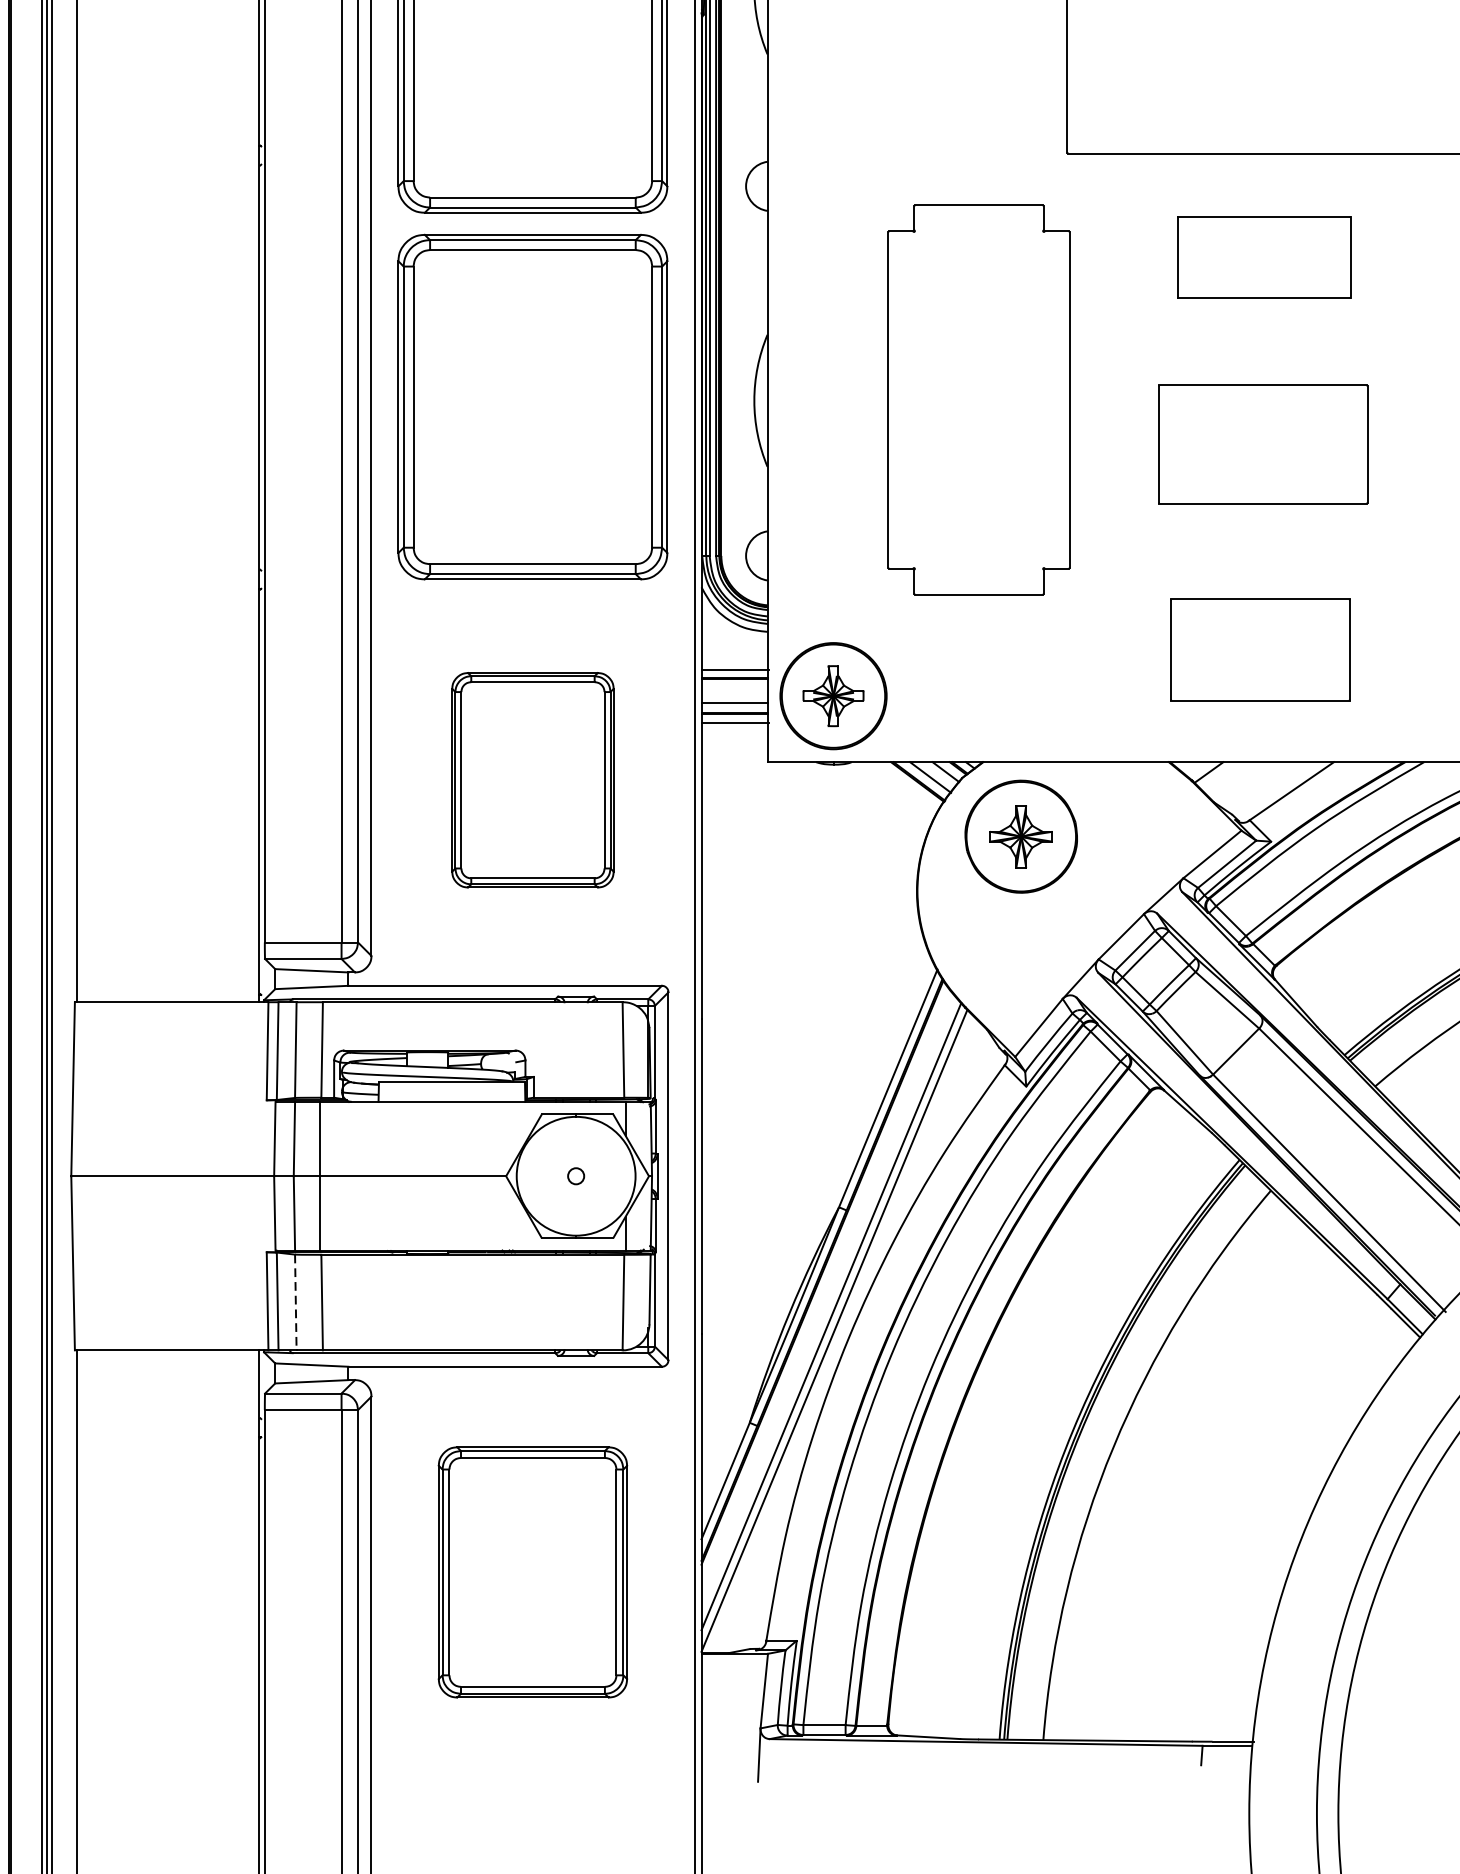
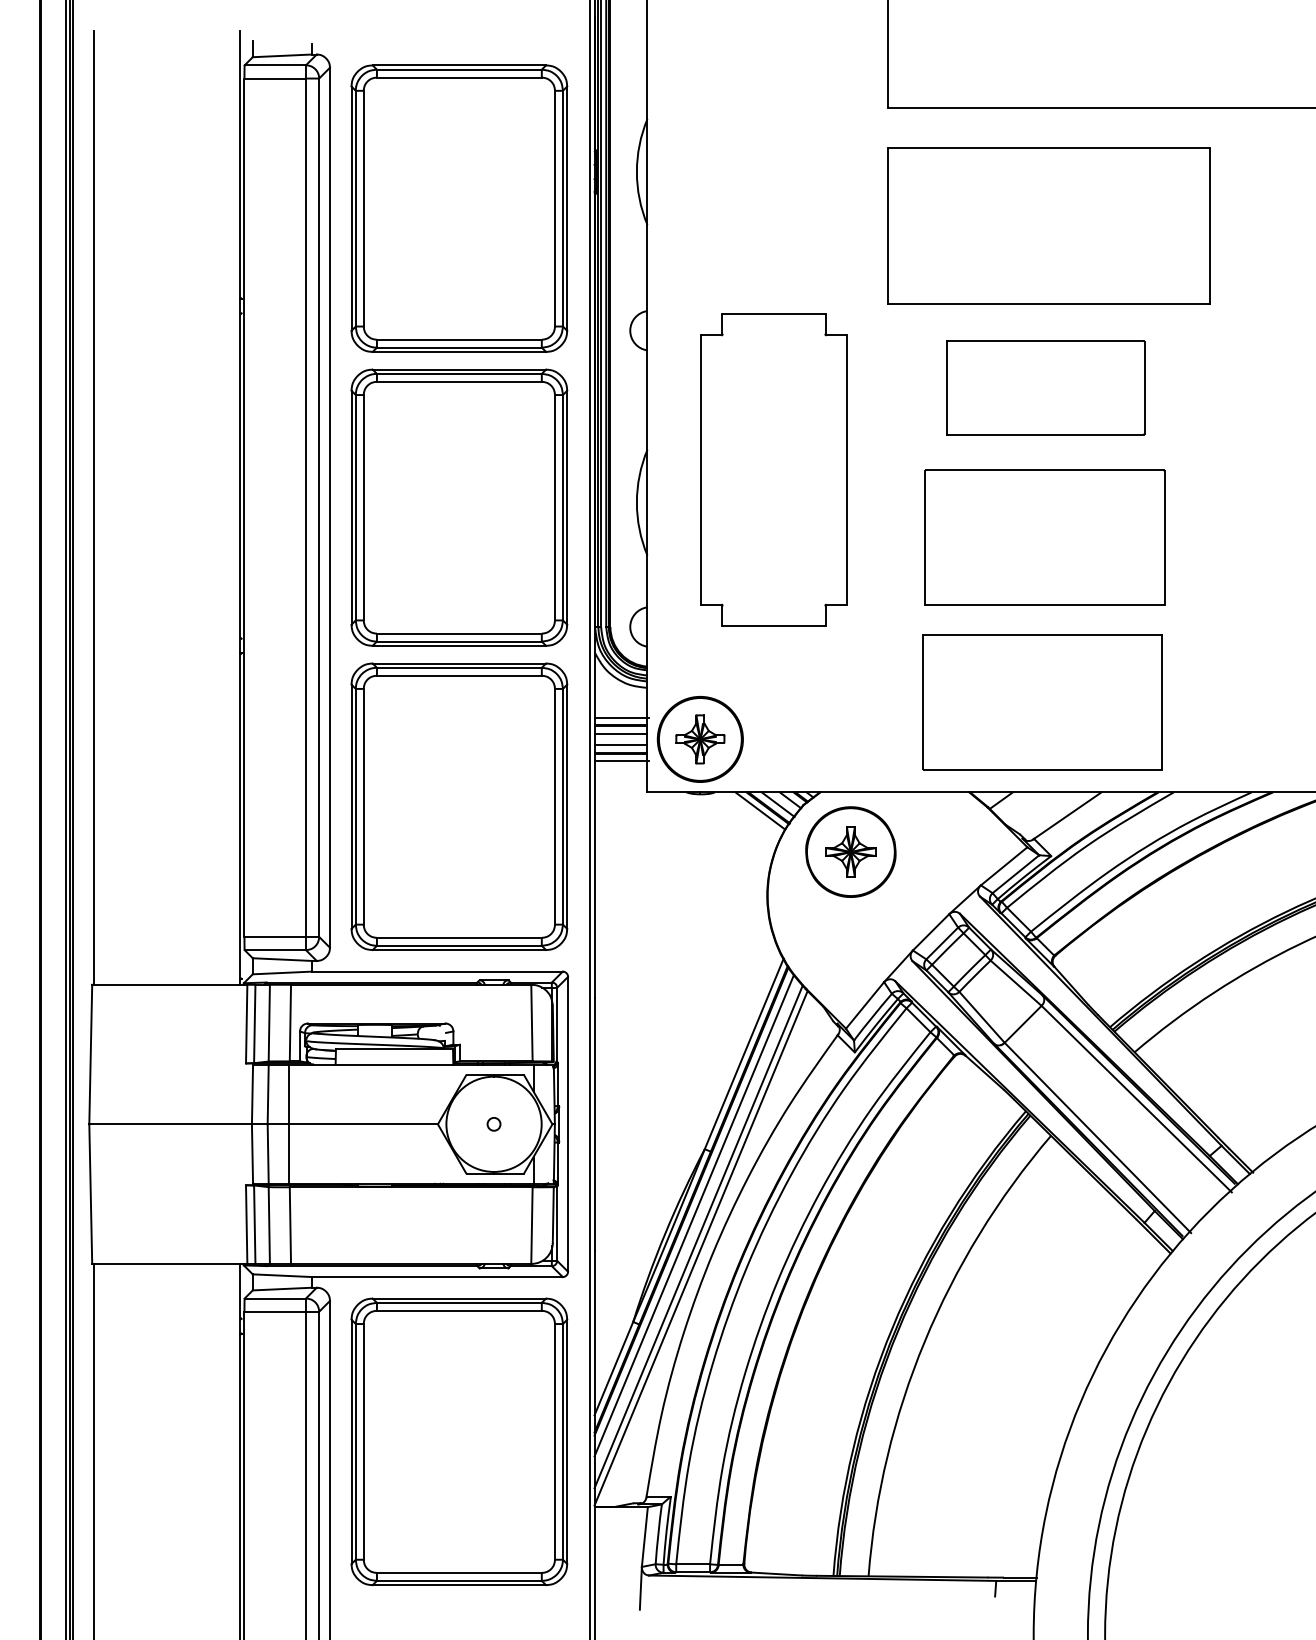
part: (1264, 257) -> (1045, 387), size x1.43
part: (978, 399) -> (773, 469), moved
part: (1262, 444) -> (1044, 537), size x1.43
part: (1260, 650) -> (1042, 702), size x1.67
line: (733, 688) -> (620, 733), added
part: (533, 779) -> (459, 806), size x1.67
line: (908, 784) -> (760, 810), added
line: (826, 1290) -> (694, 1215), added
line: (296, 1303) -> (269, 1226), dashed -> solid
part: (533, 1571) -> (459, 1441), size x1.43

